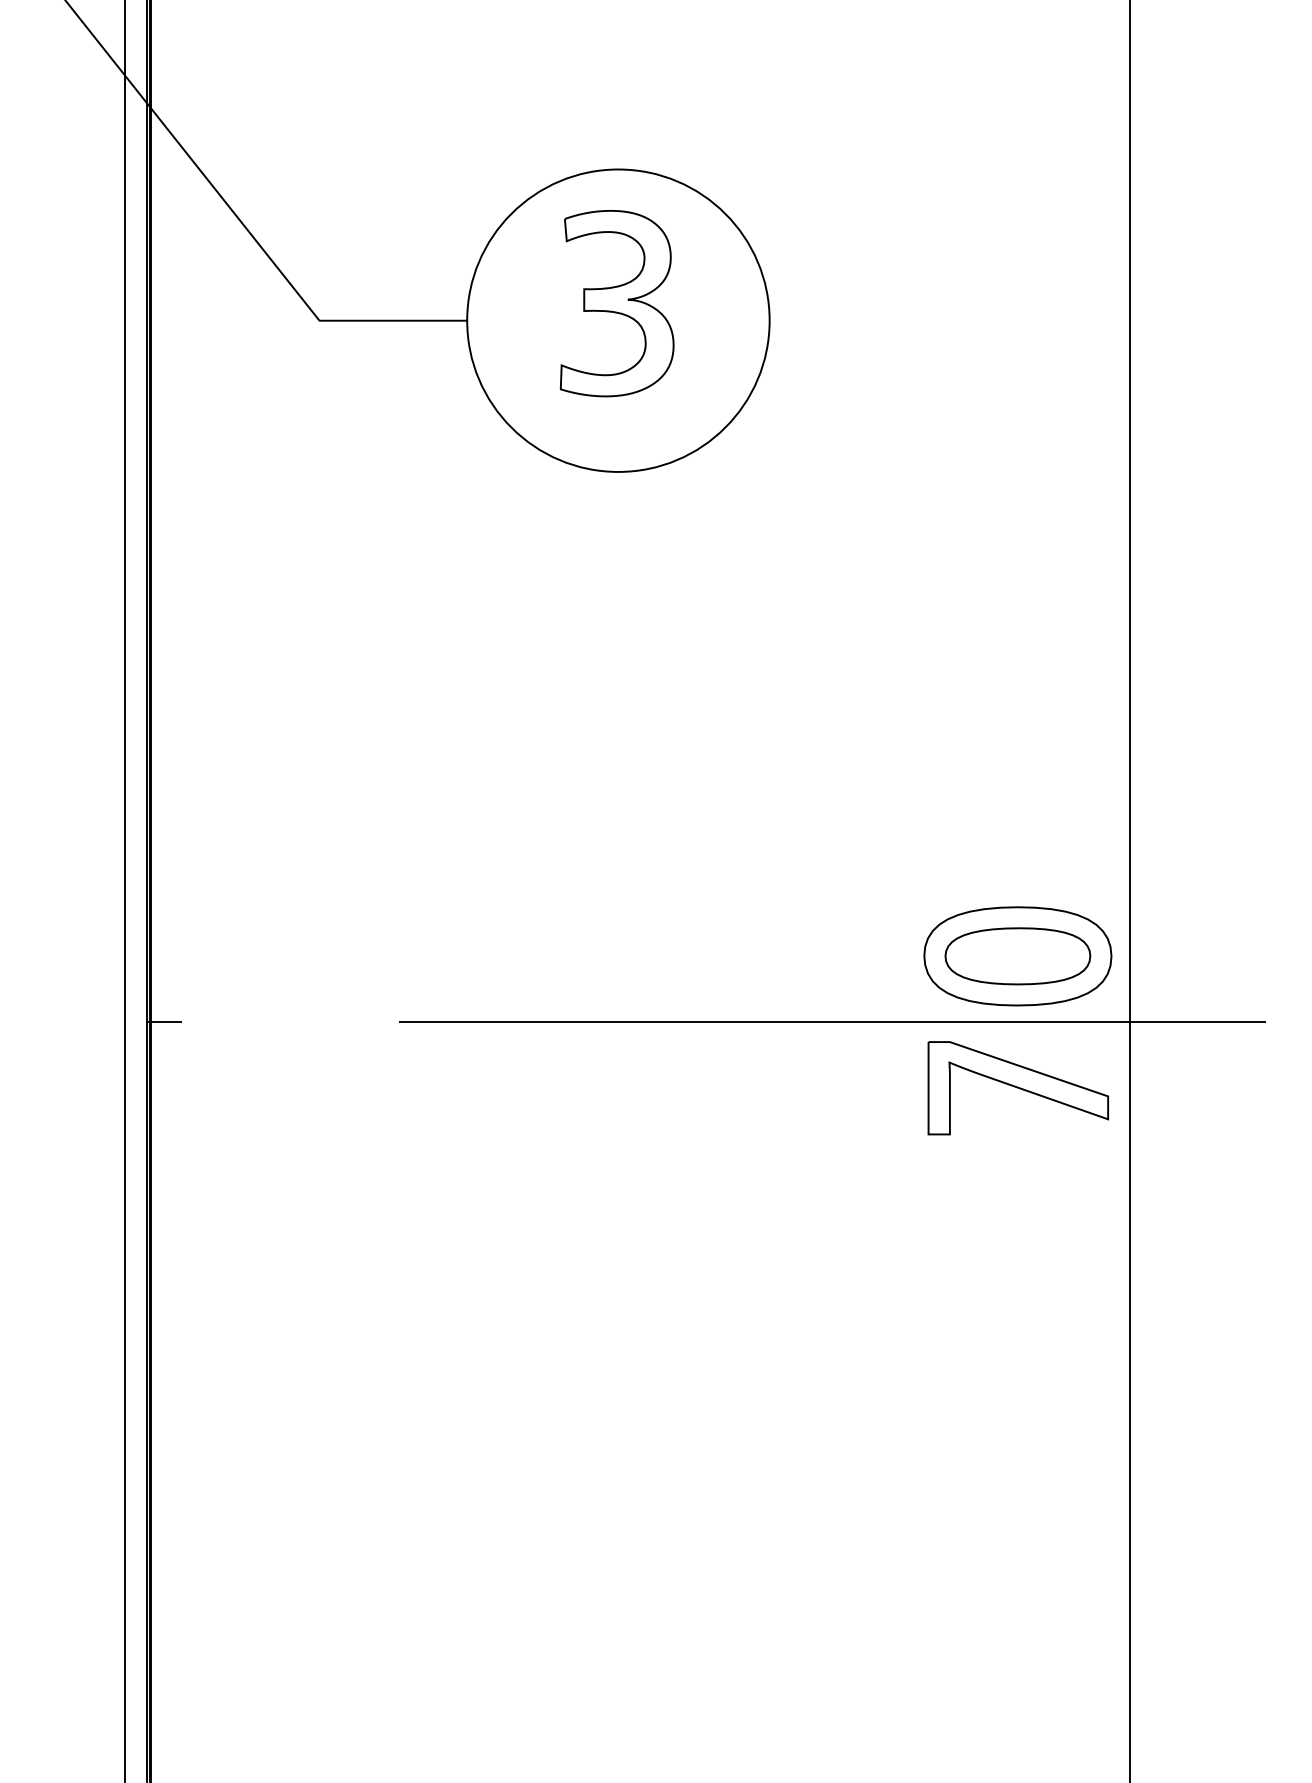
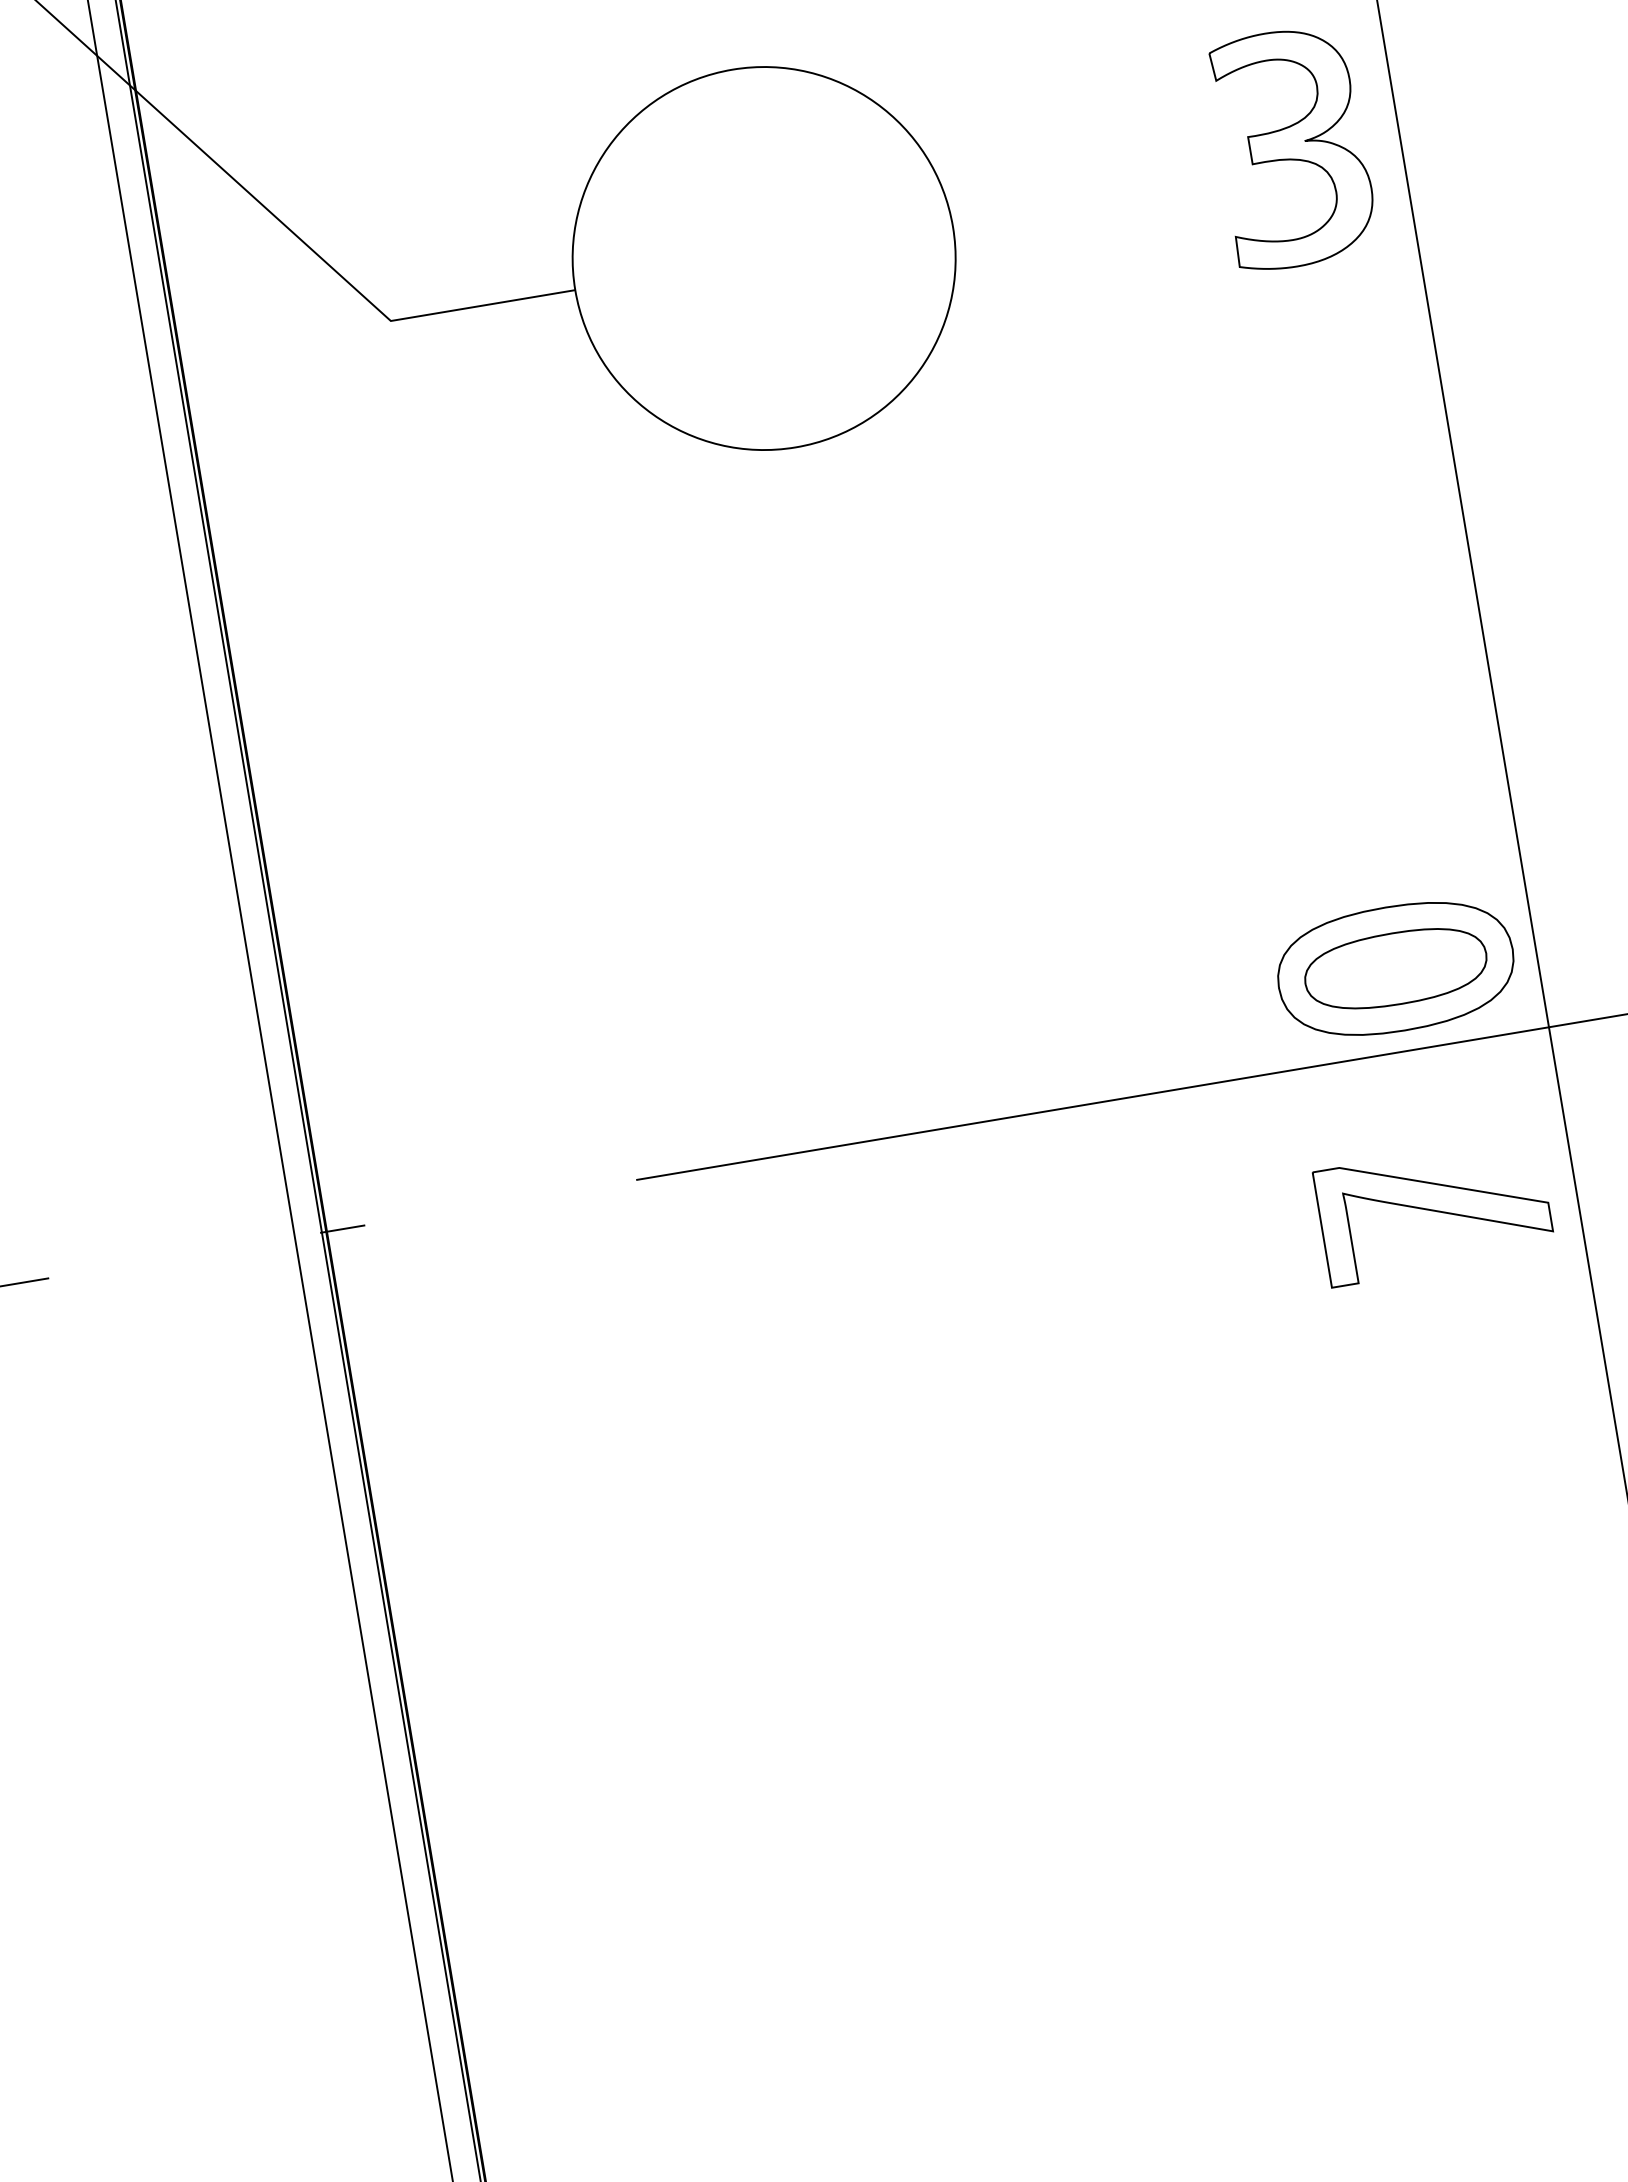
part: (616, 303) -> (1291, 148), moved
part: (1017, 1088) -> (1433, 1211), moved

